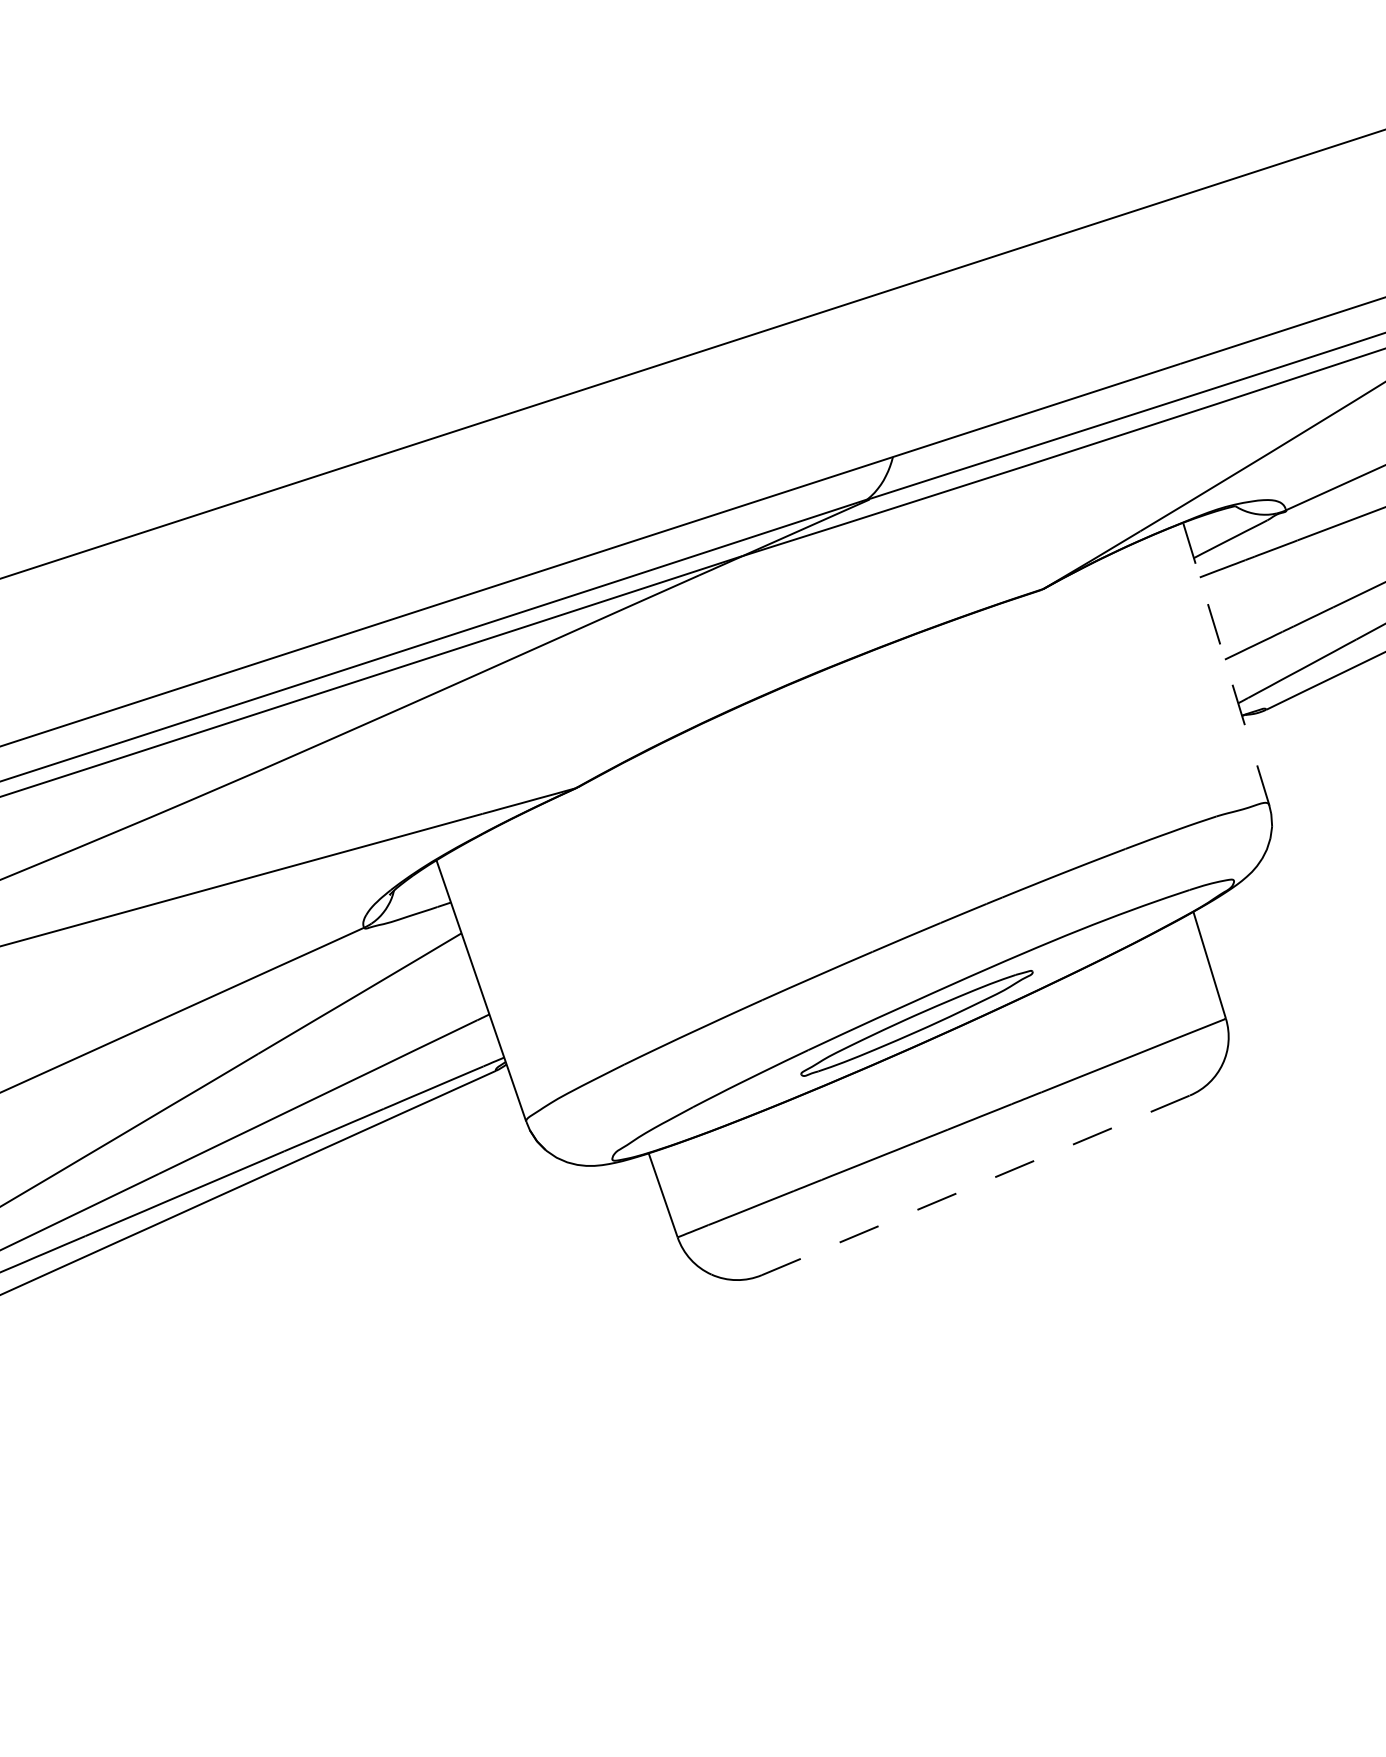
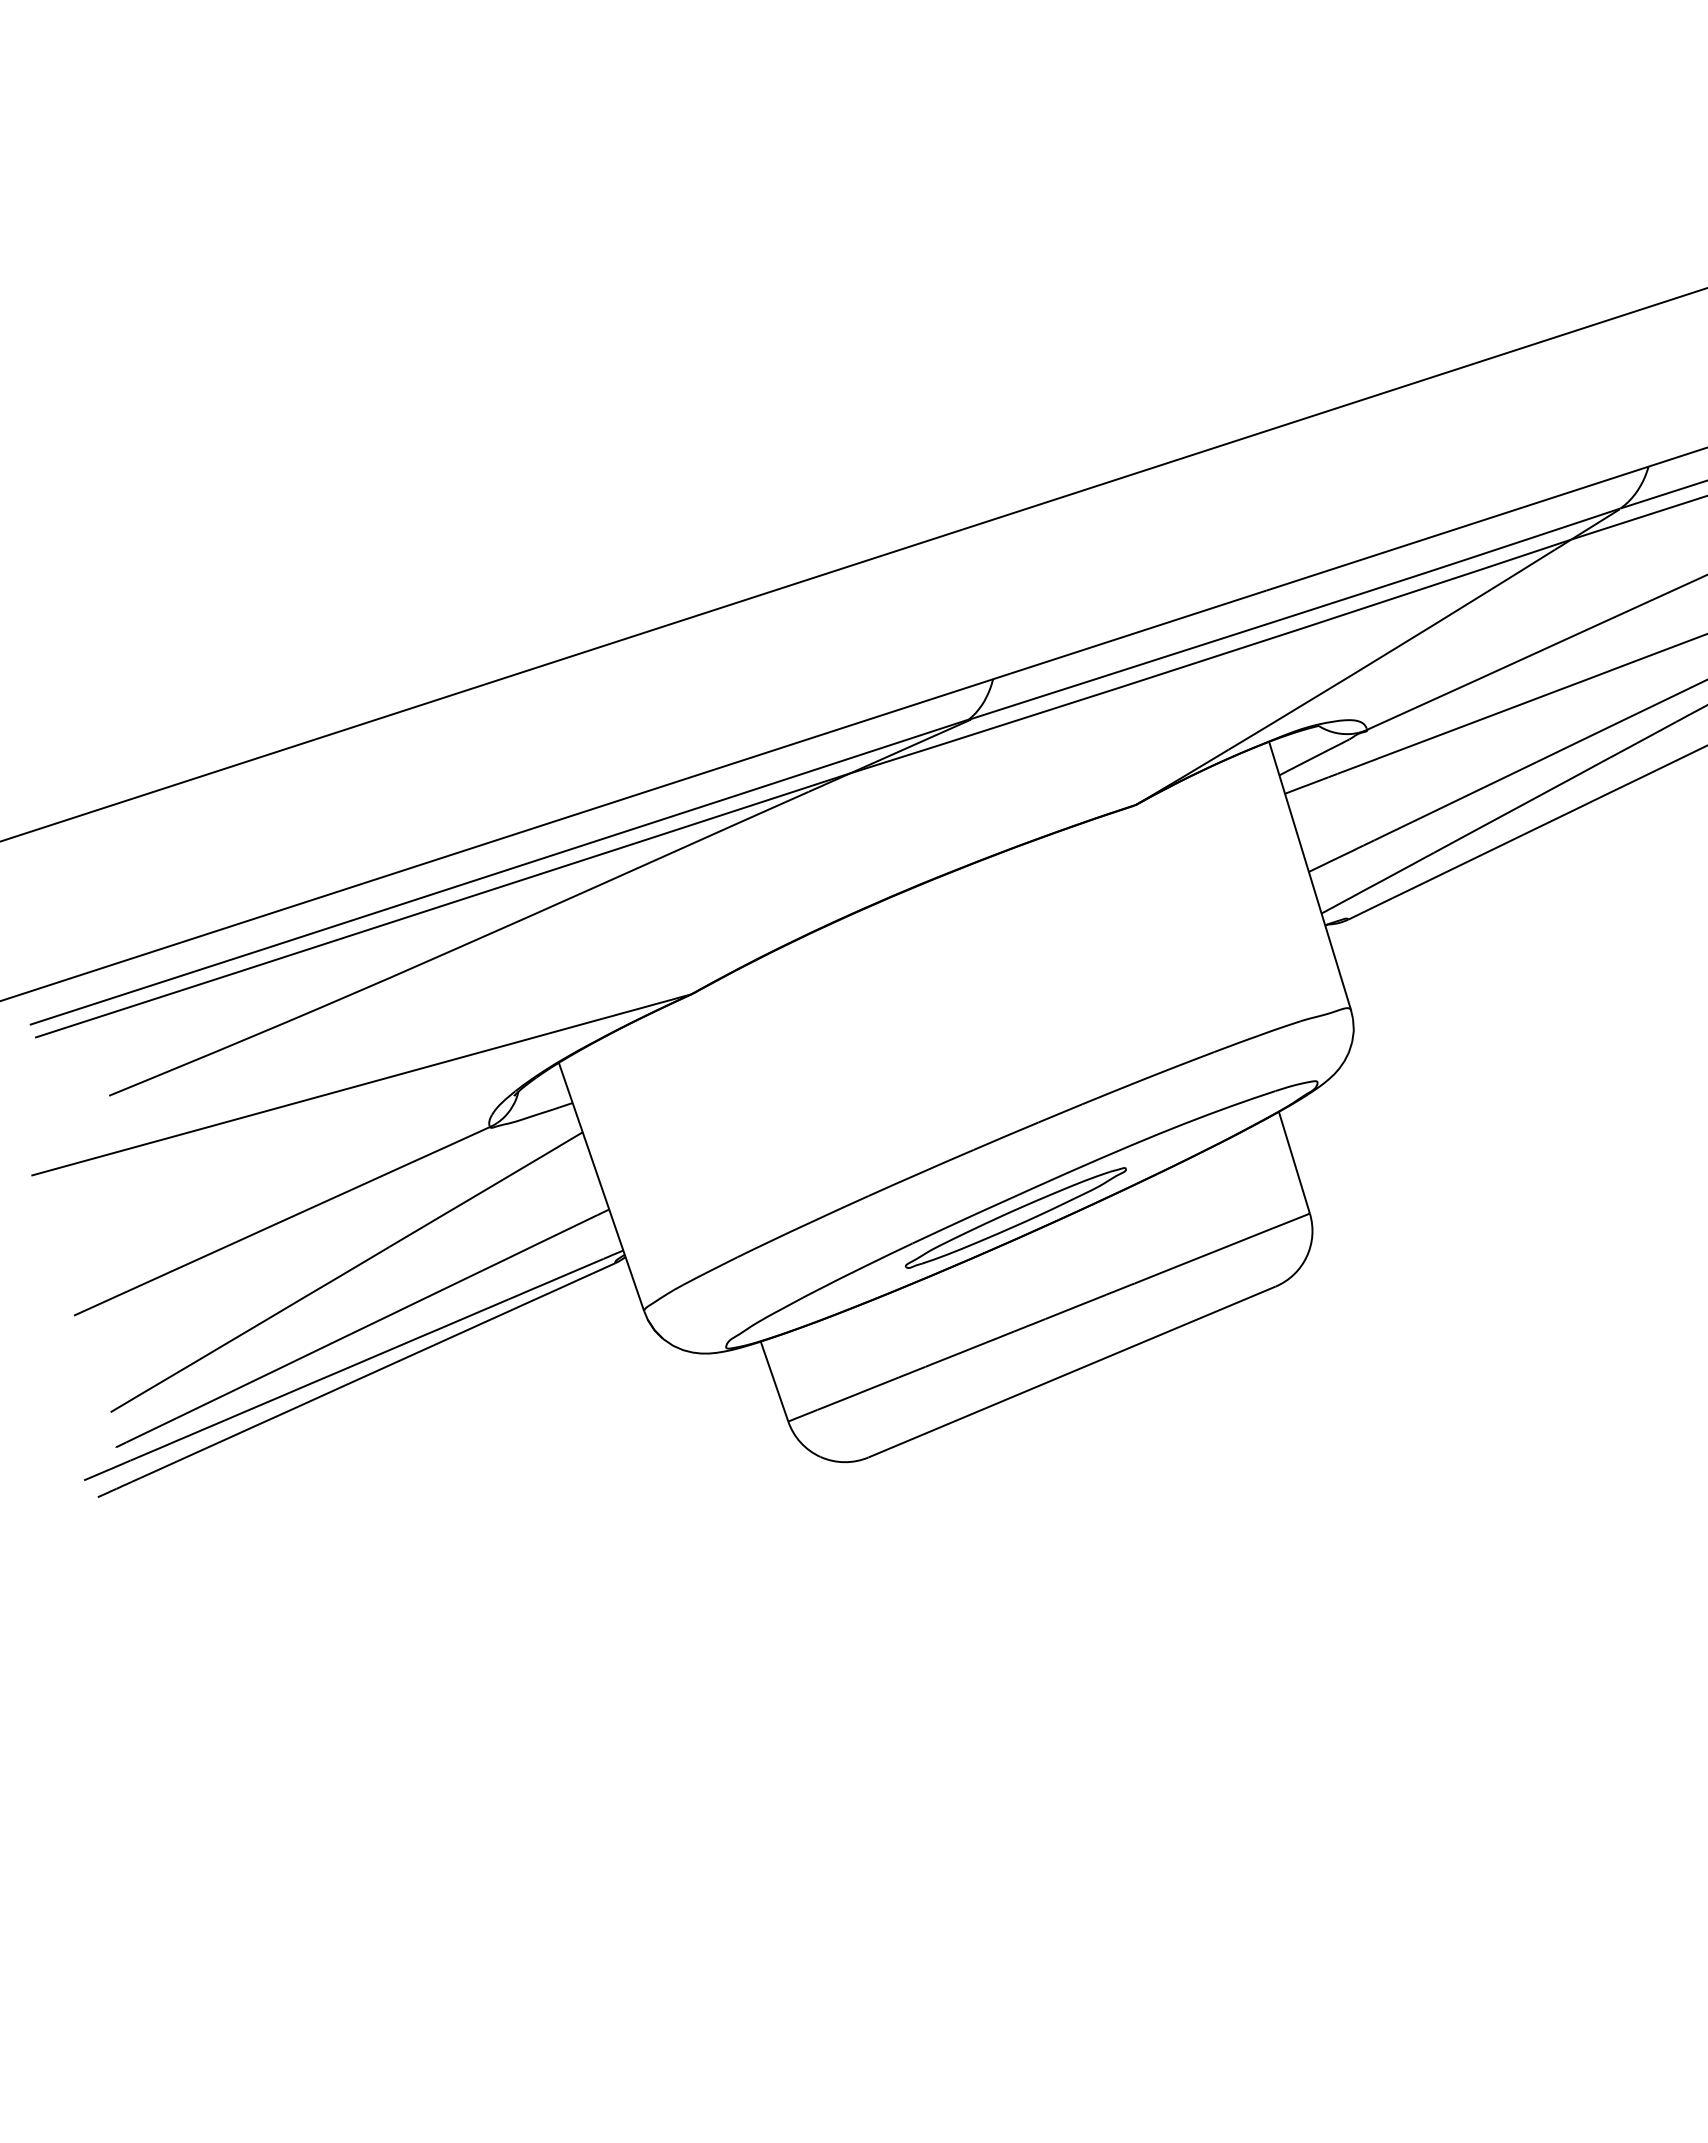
line: (1226, 663) -> (1310, 875), dashed -> solid
line: (976, 1185) -> (1072, 1372), dashed -> solid

